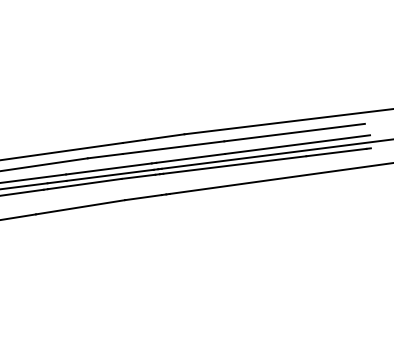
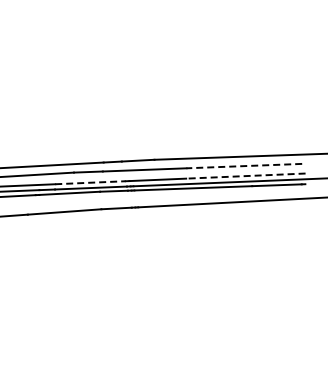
line: (294, 133) -> (244, 166), solid -> dashed
line: (297, 145) -> (245, 176), solid -> dashed
line: (108, 168) -> (90, 182), solid -> dashed

